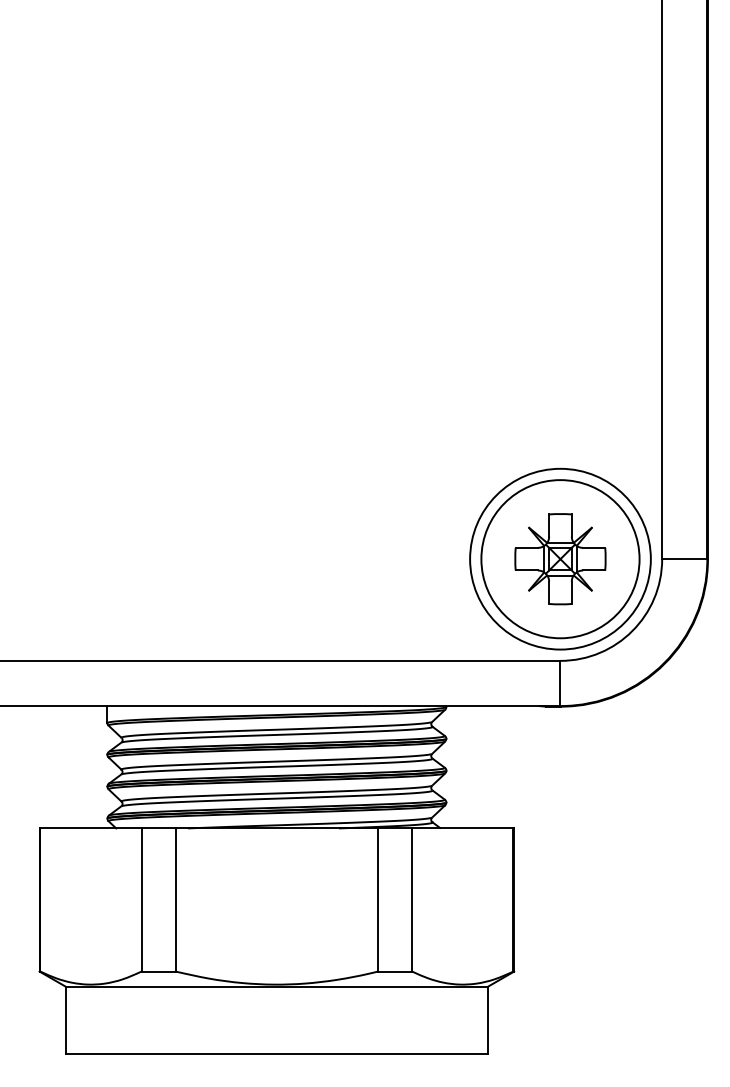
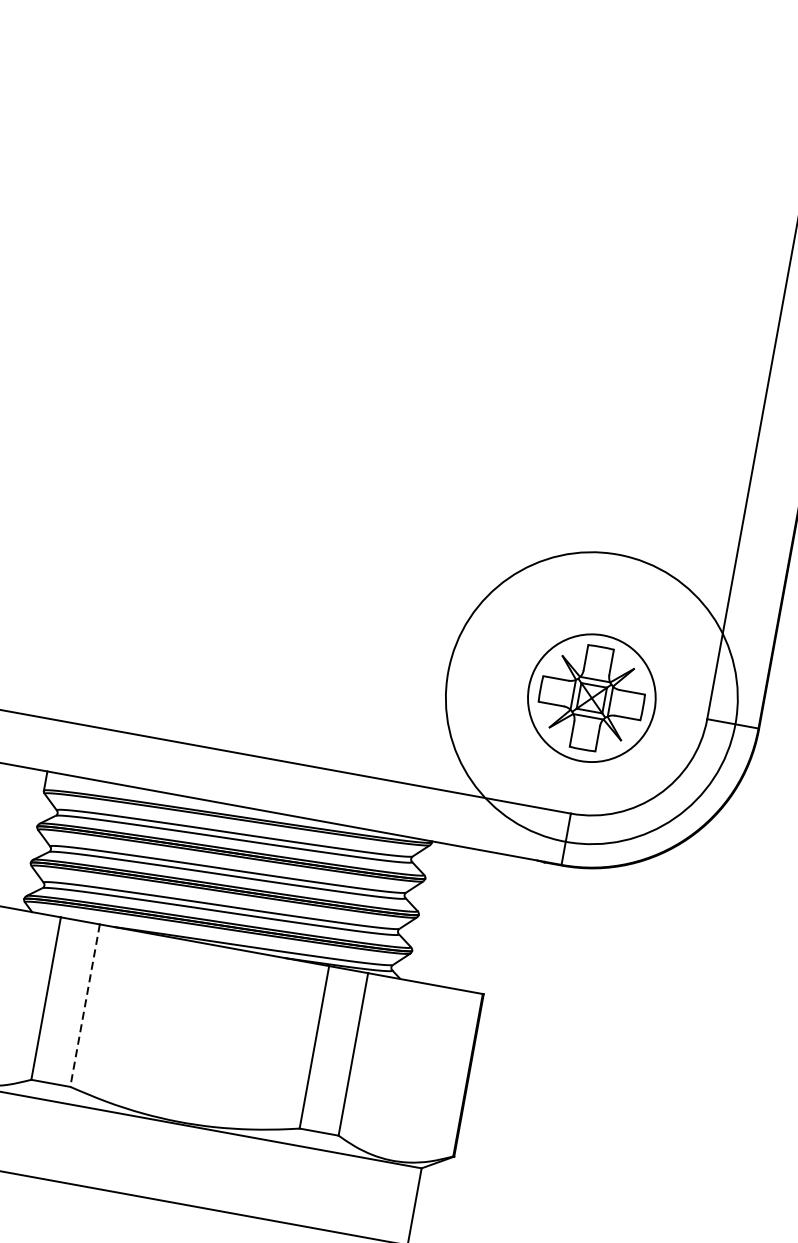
circle: (560, 558) -> (592, 697), size x1.4
circle: (560, 559) -> (591, 698), size x0.7
line: (175, 900) -> (84, 1006), solid -> dashed

